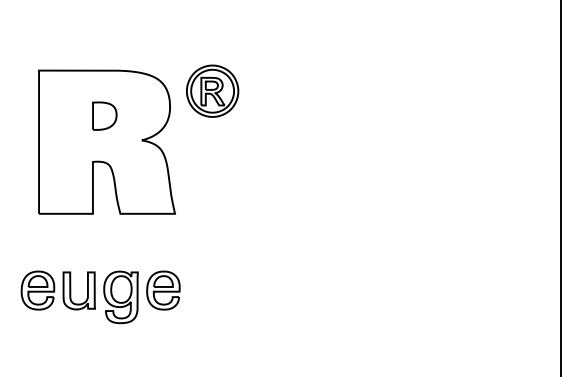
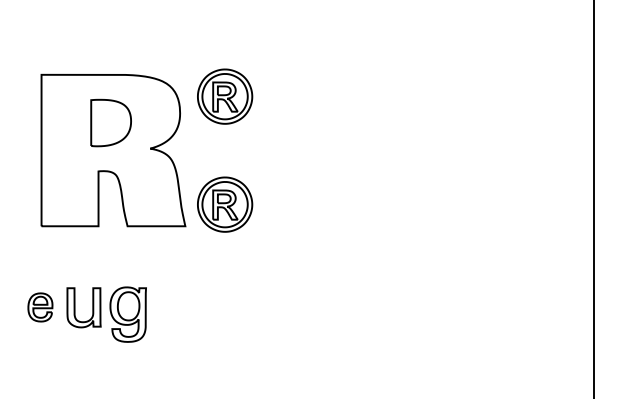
part: (104, 115) -> (110, 122), size x1.6
part: (213, 193) -> (225, 204), added
part: (38, 290) -> (40, 307), size x0.7
part: (163, 290) -> (173, 307), removed

